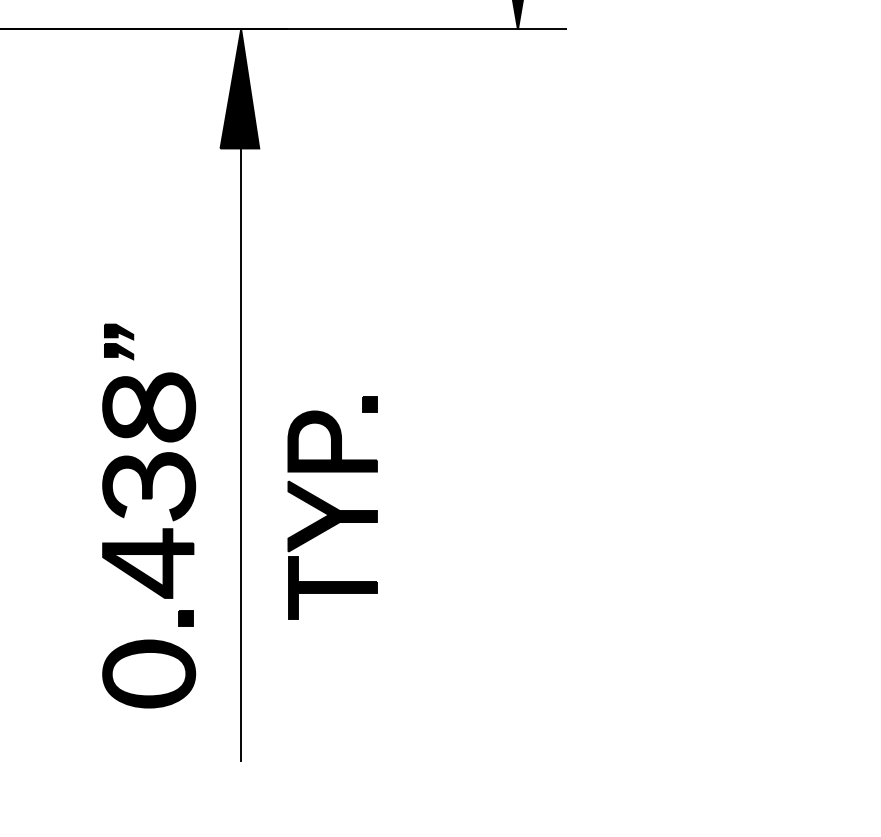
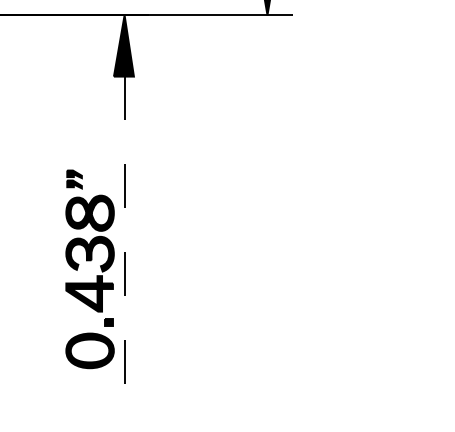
line: (240, 456) -> (124, 235), solid -> dashed
part: (147, 500) -> (89, 261), moved
part: (332, 506) -> (171, 261), removed

